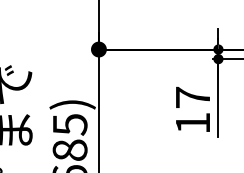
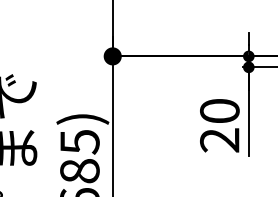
text: (192, 109) -> (219, 124), 17 -> 20

